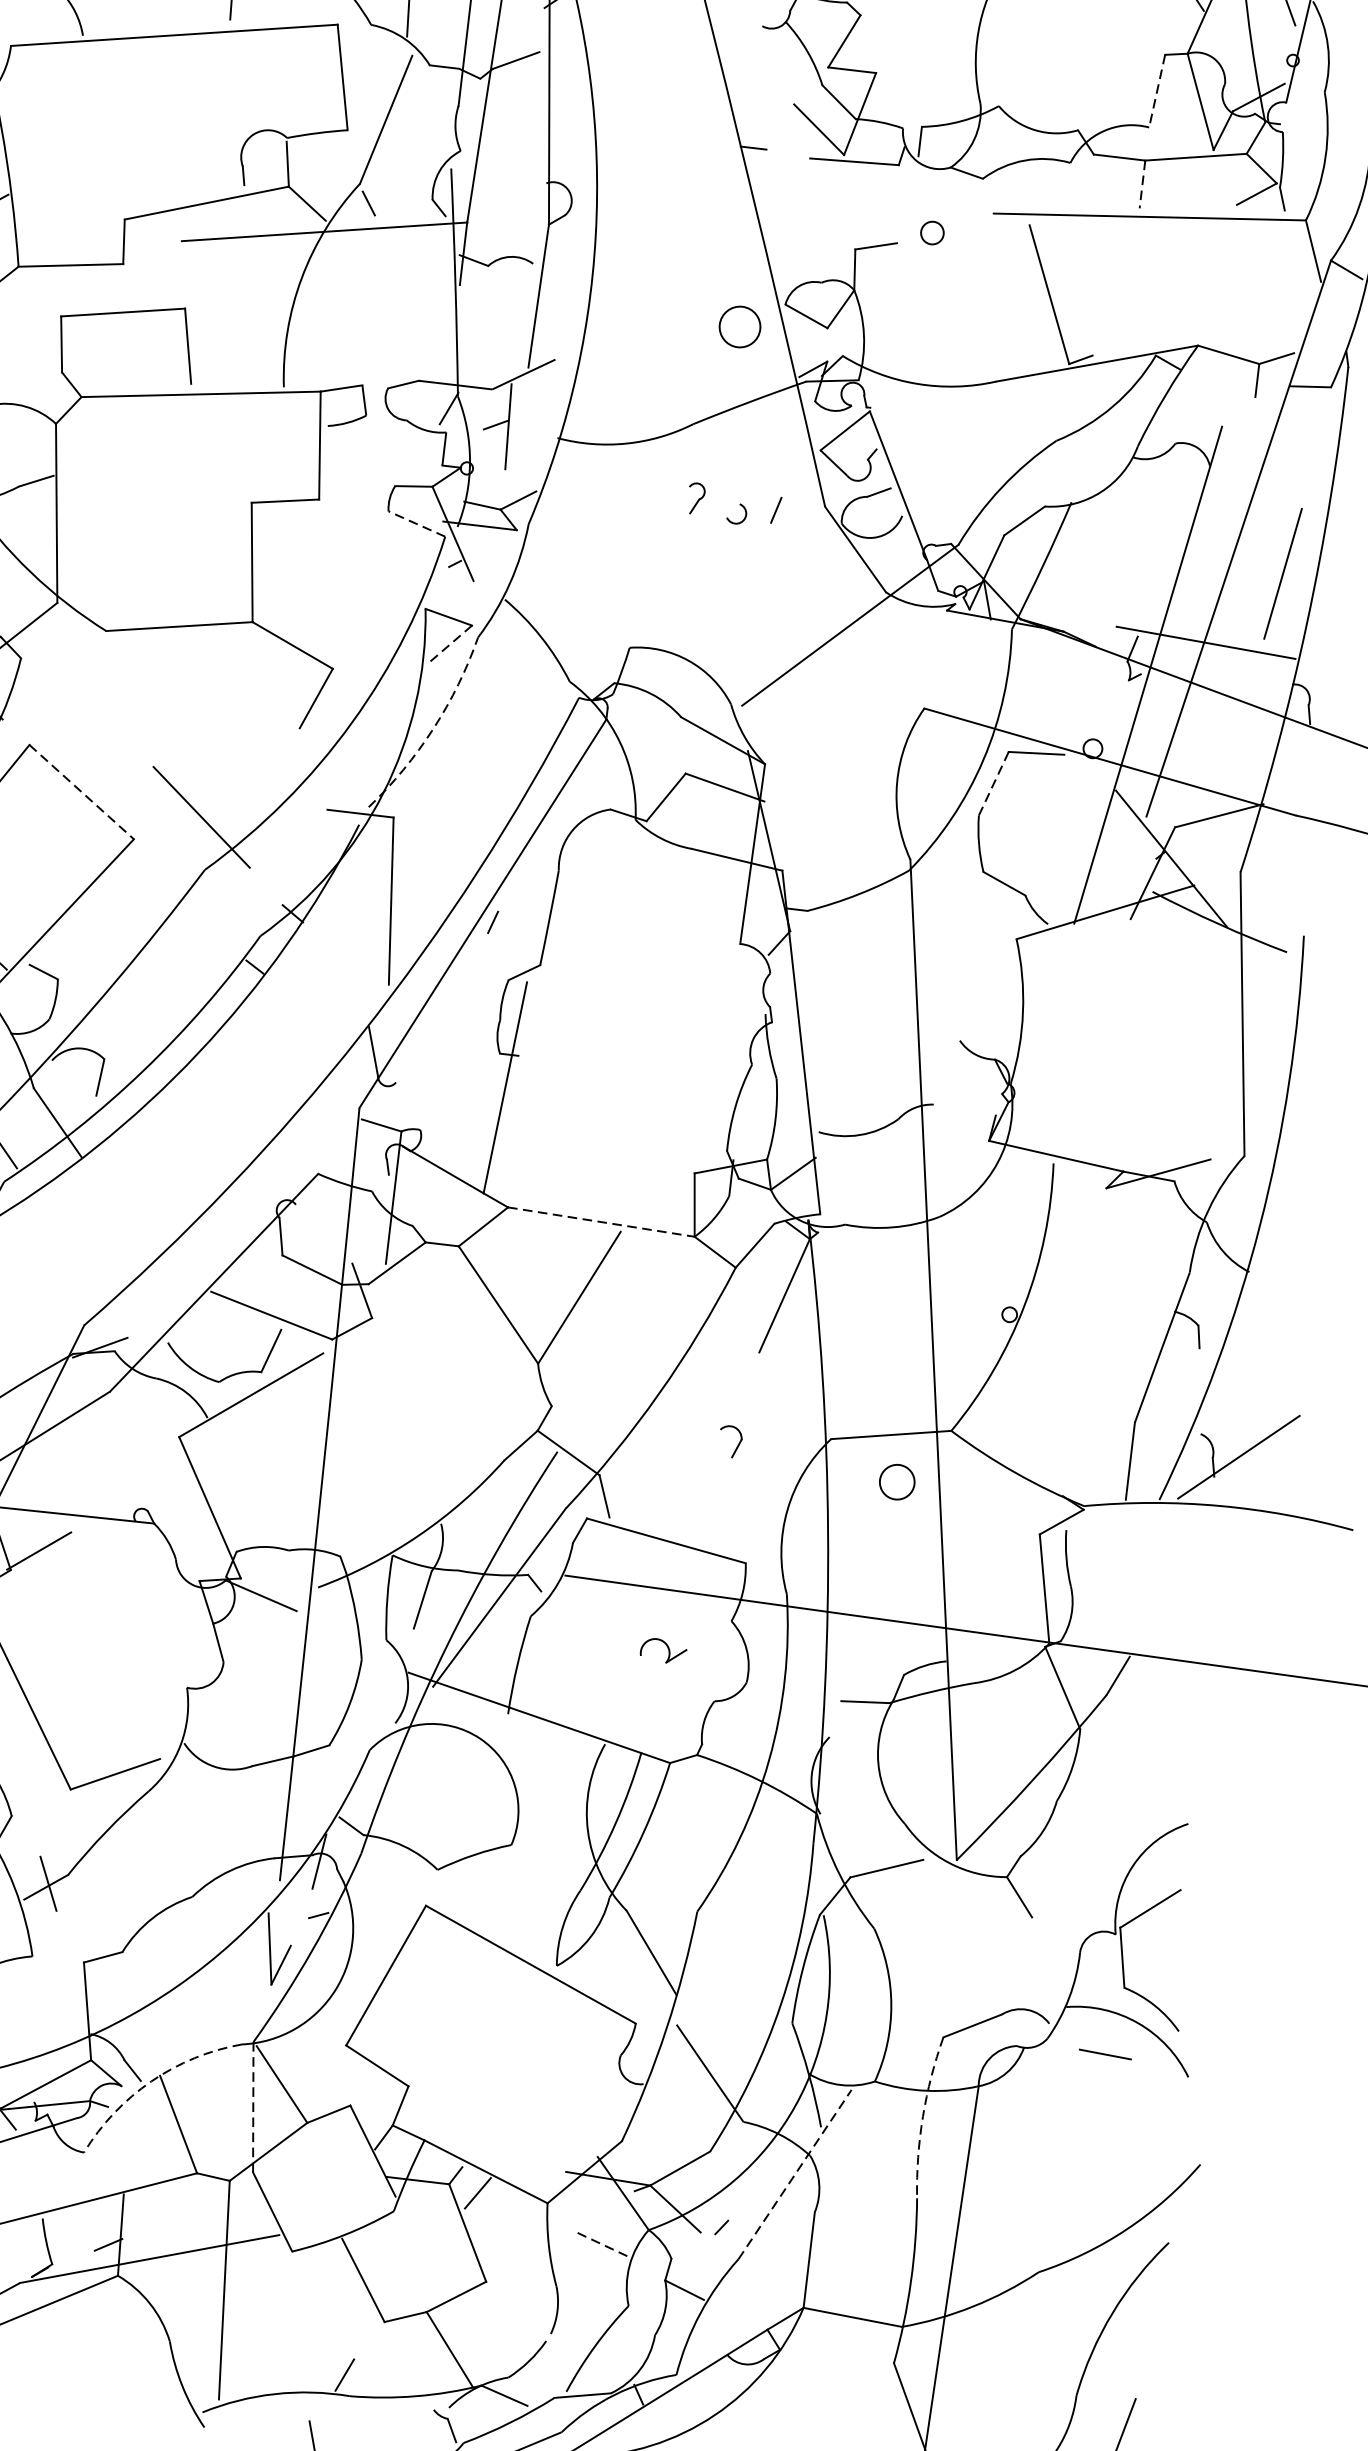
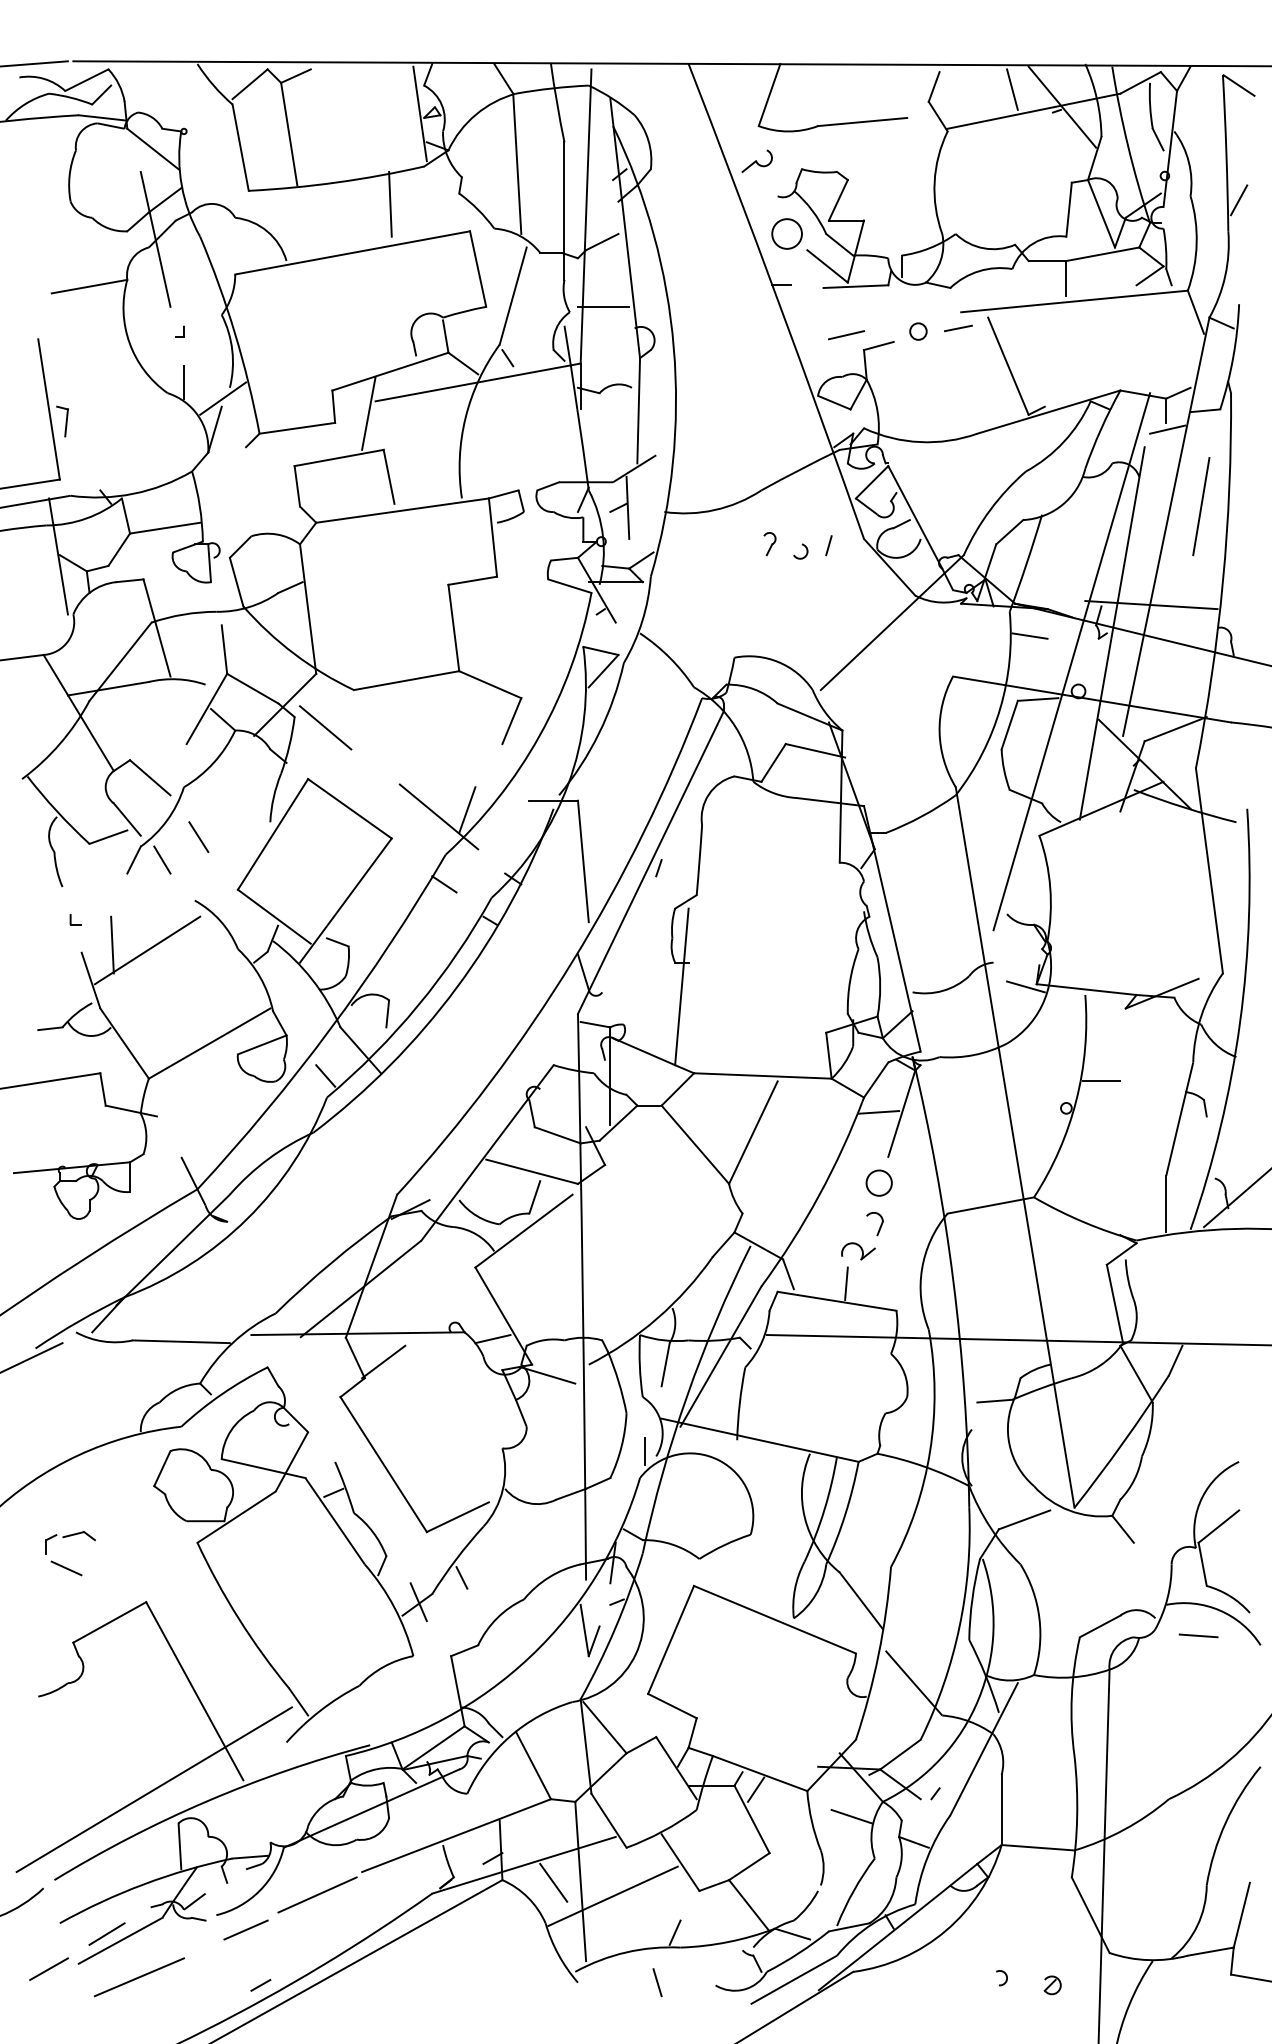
line: (1157, 92) -> (1069, 210), dashed -> solid
line: (507, 148) -> (603, 306), added
line: (1142, 184) -> (1066, 278), dashed -> solid
line: (833, 226) -> (846, 335), added
line: (986, 235) -> (957, 328), added
line: (170, 256) -> (368, 413), added
circle: (739, 326) -> (786, 233), moved
line: (1256, 406) -> (1167, 429), added
line: (416, 524) -> (569, 586), dashed -> solid
line: (1283, 573) -> (1201, 506), moved
line: (449, 645) -> (603, 671), dashed -> solid
line: (1035, 664) -> (1029, 635), added
line: (61, 677) -> (325, 727), added
line: (1088, 706) -> (1071, 661), added
arc: (433, 729) -> (599, 733), dashed -> solid
line: (993, 784) -> (1009, 725), dashed -> solid
line: (82, 793) -> (350, 809), dashed -> solid
line: (241, 813) -> (467, 810), added
line: (198, 910) -> (444, 884), added
line: (973, 1142) -> (1025, 986), added
line: (600, 1221) -> (762, 1075), dashed -> solid
line: (1061, 1283) -> (1101, 1081), added
line: (753, 1290) -> (878, 1112), added
circle: (896, 1481) -> (878, 1182), moved
line: (682, 1518) -> (846, 1283), added
line: (190, 1537) -> (492, 1339), added
part: (663, 1651) -> (858, 1251), moved
line: (381, 1713) -> (645, 1450), added
line: (110, 1857) -> (461, 1577), added
arc: (151, 2081) -> (510, 1736), dashed -> solid
line: (253, 2107) -> (586, 1746), dashed -> solid
arc: (922, 2116) -> (1071, 1696), dashed -> solid
line: (795, 2173) -> (984, 1748), dashed -> solid
line: (605, 2245) -> (852, 1816), dashed -> solid
line: (187, 2287) -> (553, 1882), added
line: (265, 2315) -> (612, 1896), added

